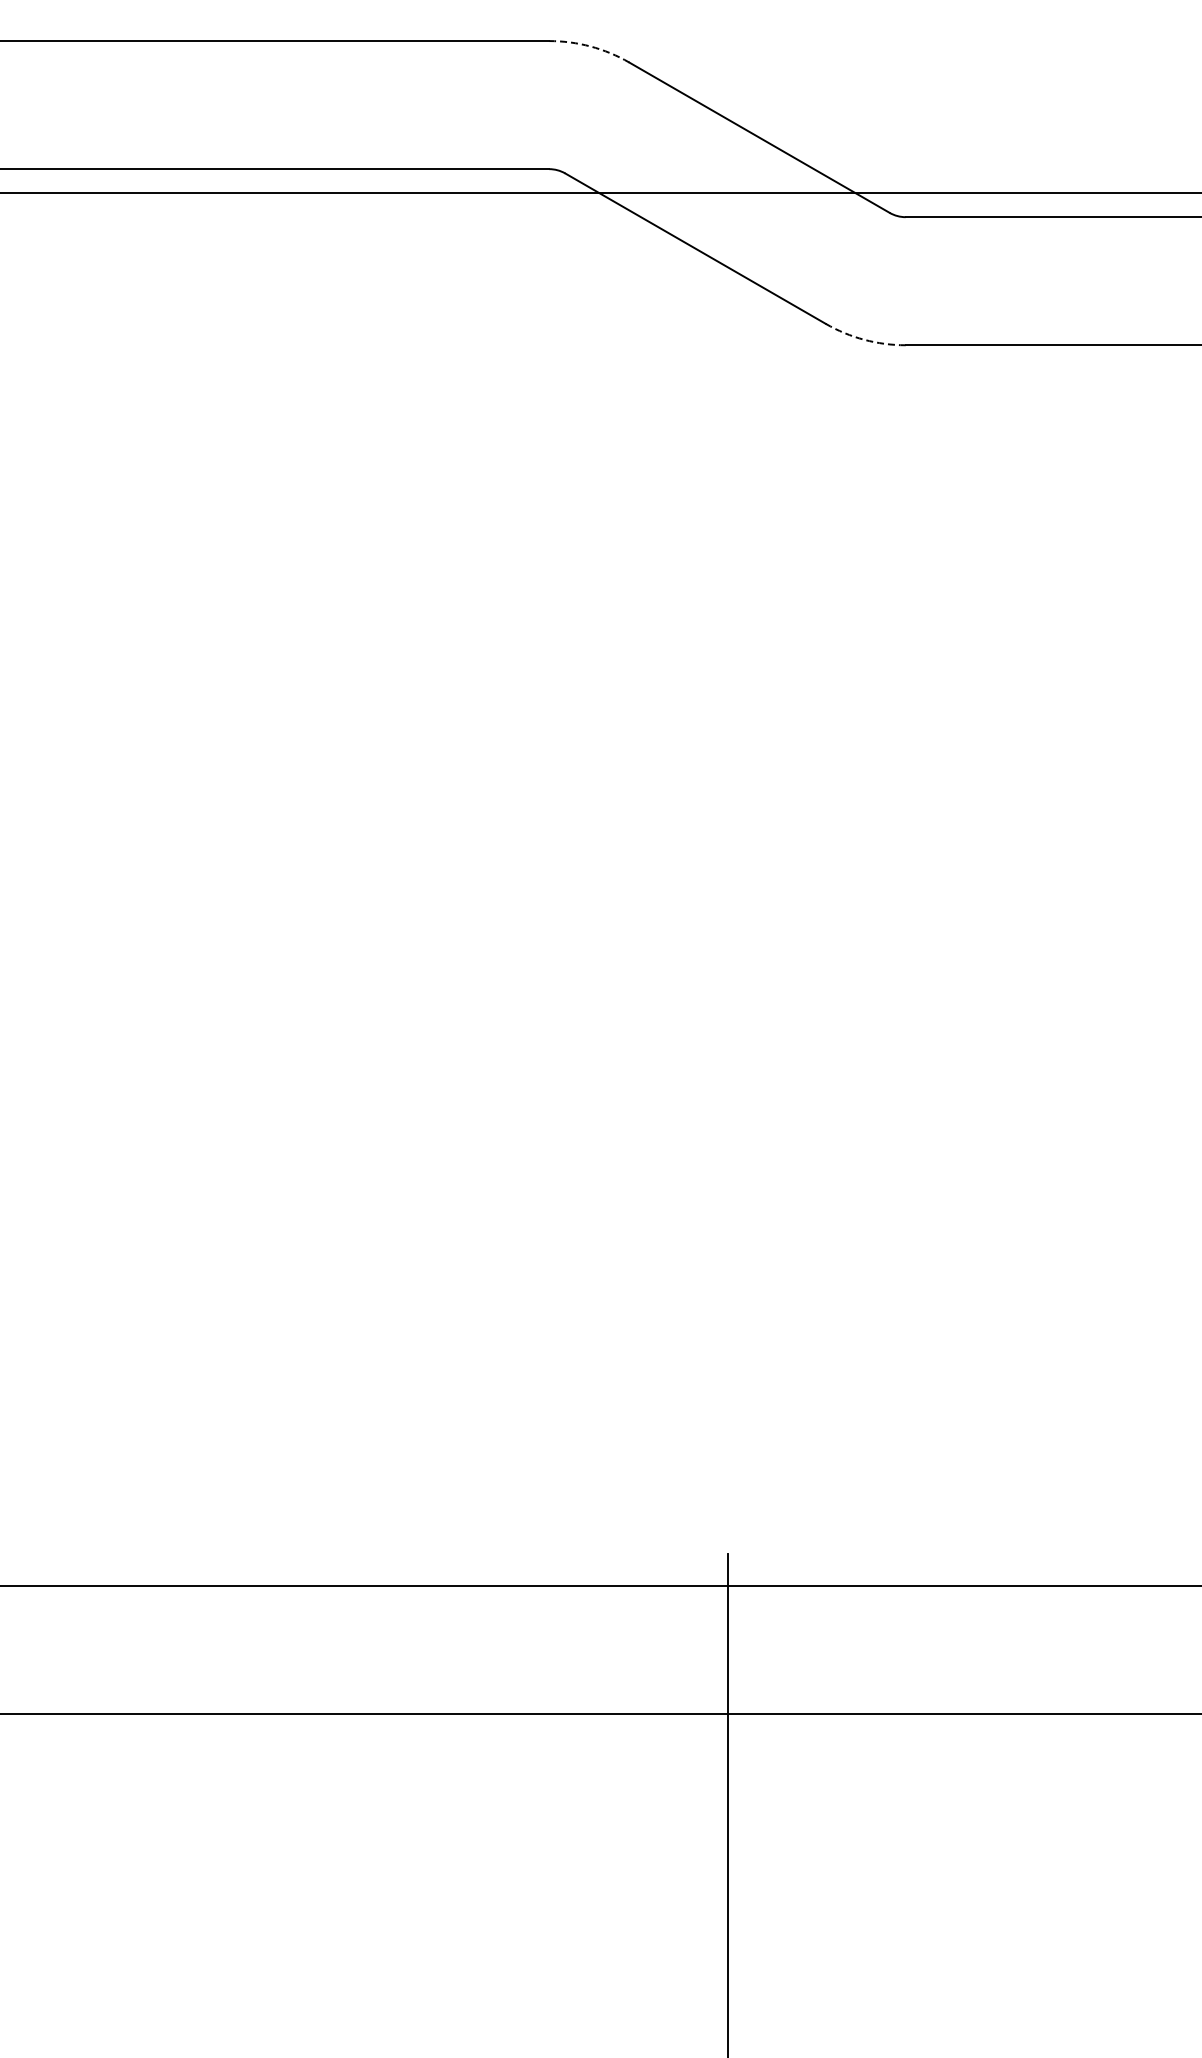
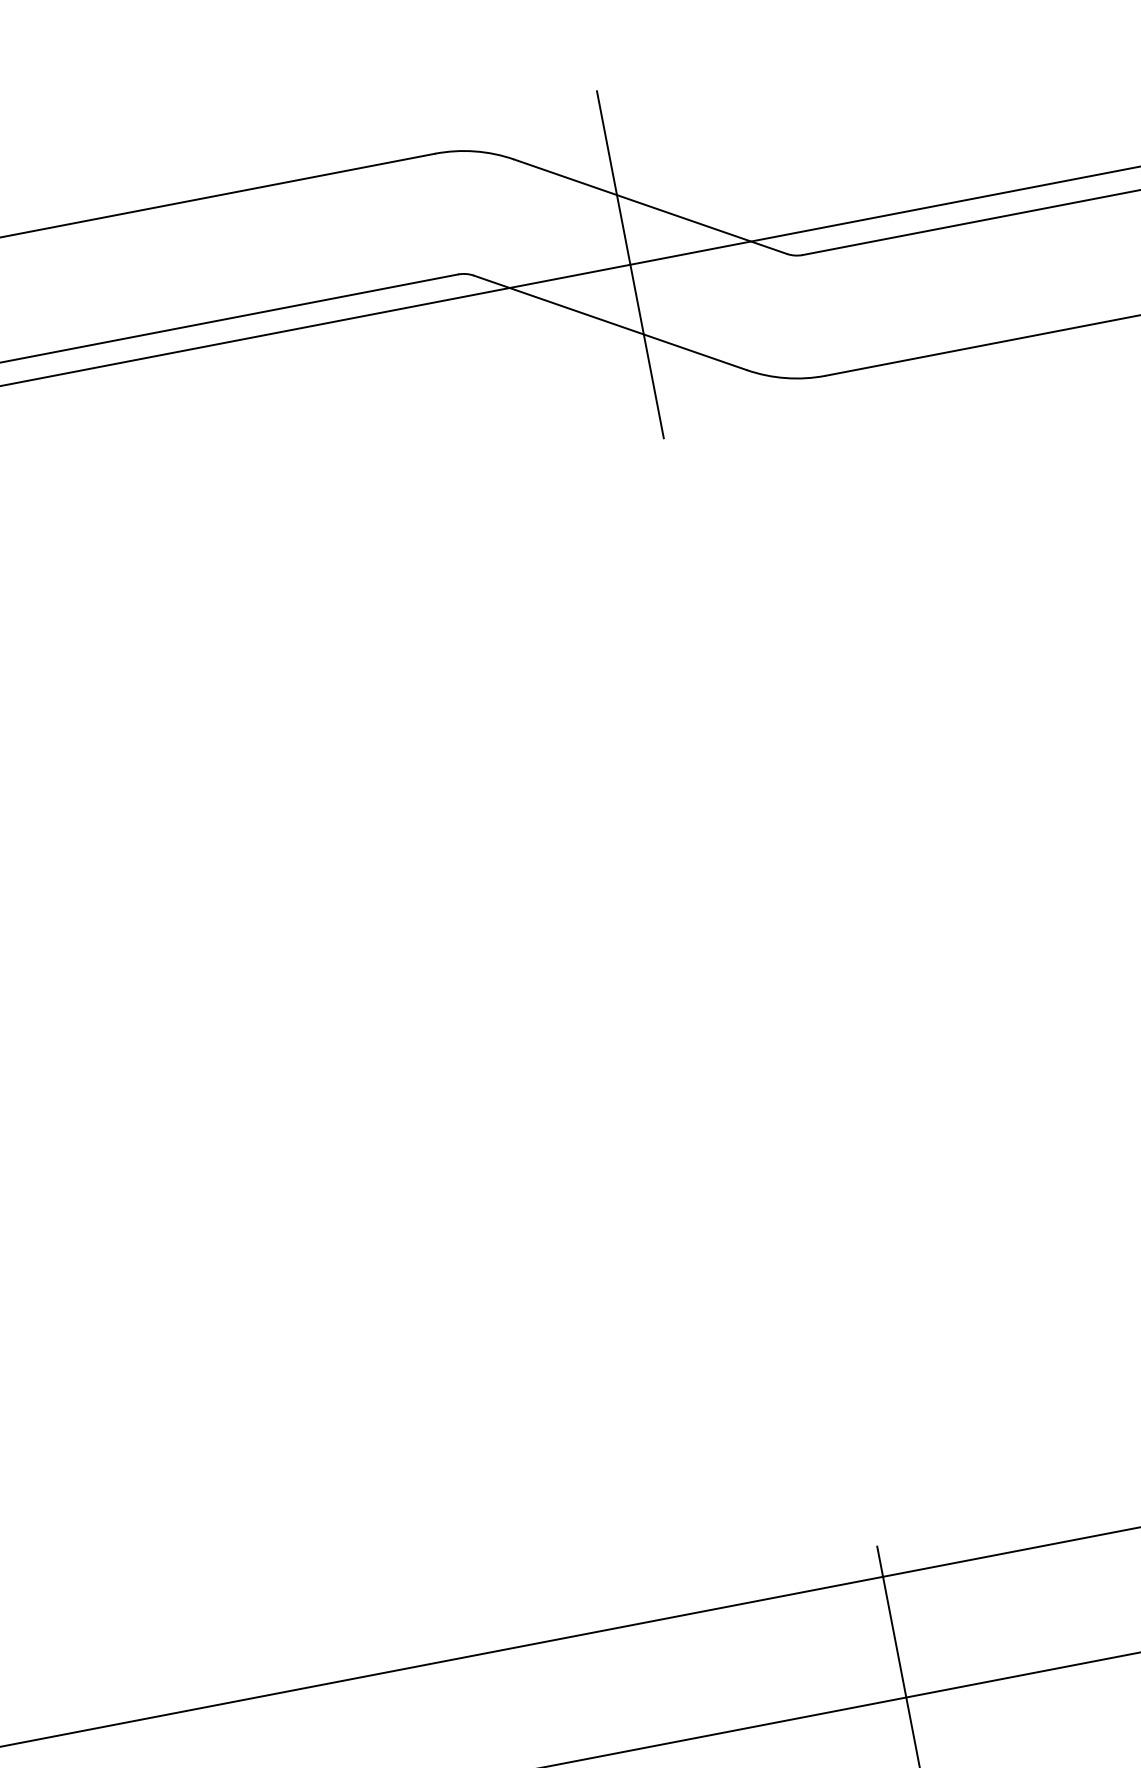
arc: (590, 46) -> (474, 151), dashed -> solid
line: (727, 193) -> (630, 265), added
arc: (864, 339) -> (786, 377), dashed -> solid

